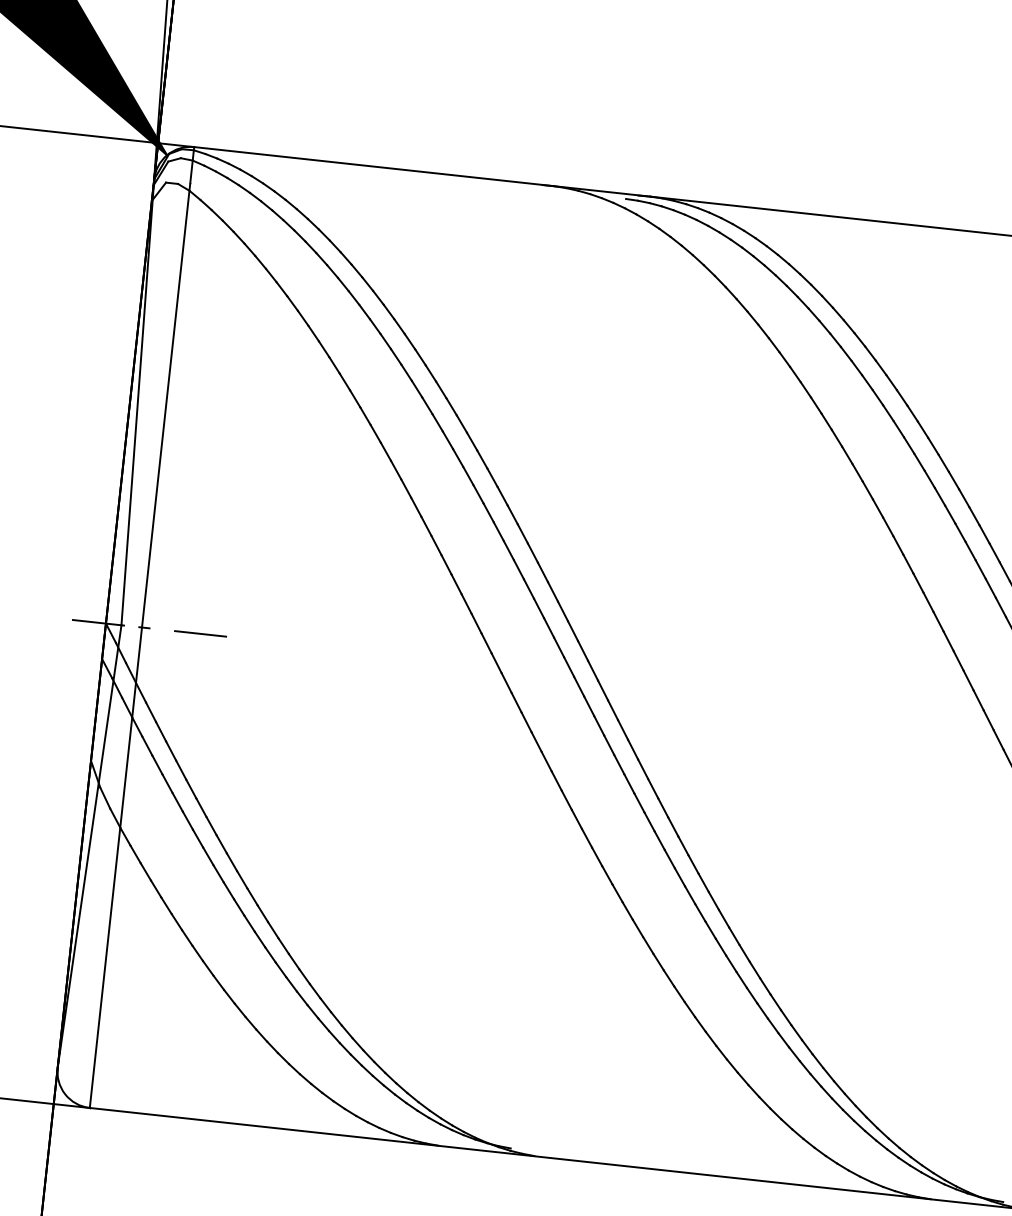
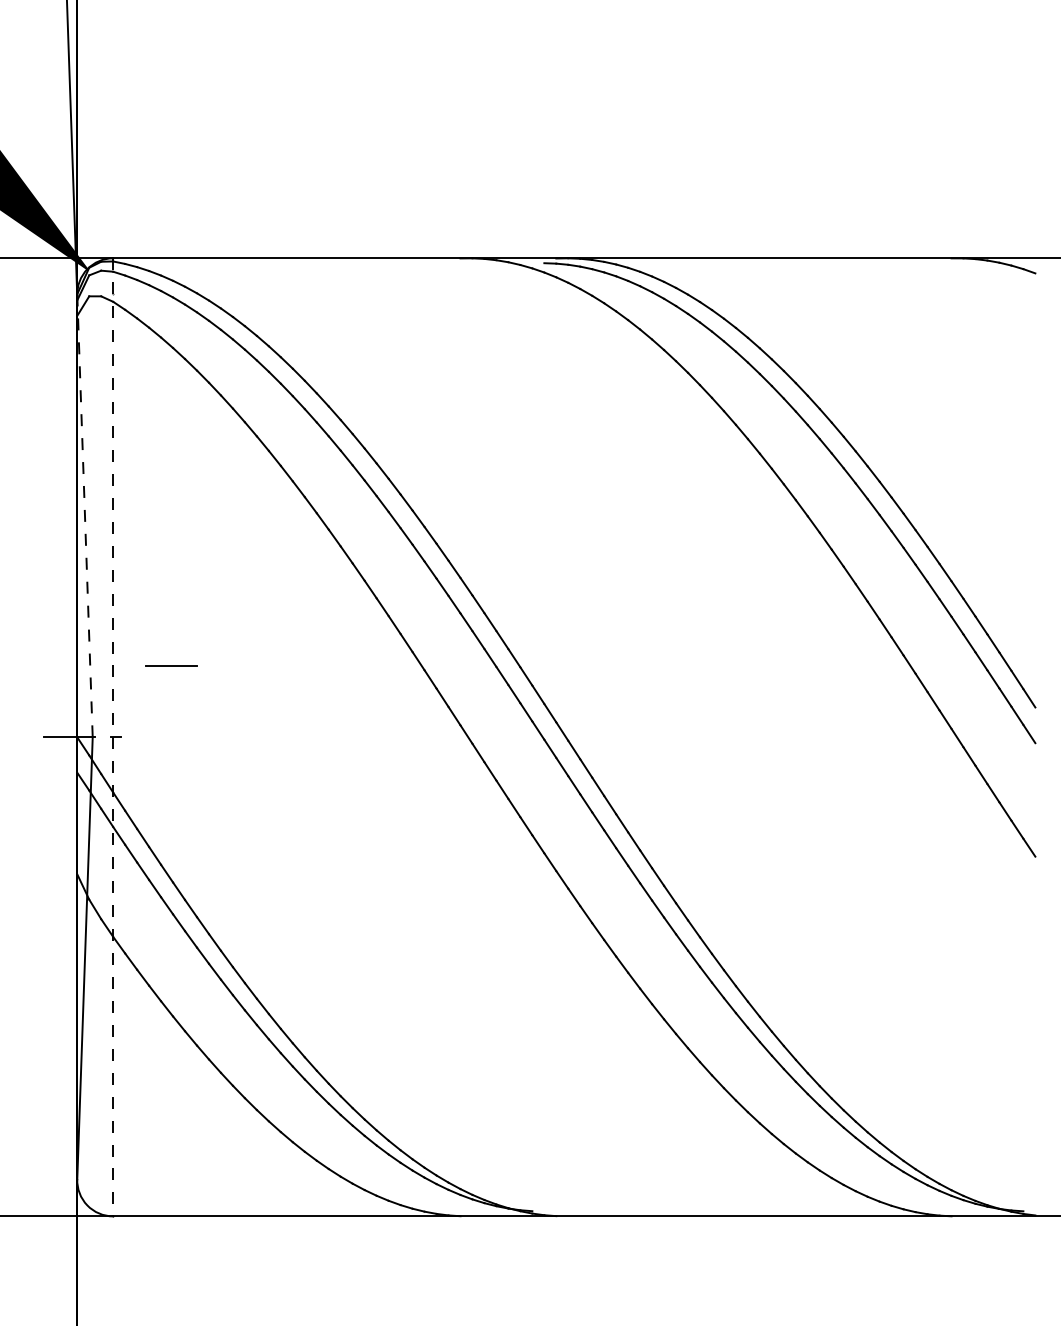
line: (137, 401) -> (84, 515), solid -> dashed
line: (142, 627) -> (113, 737), solid -> dashed
line: (200, 633) -> (171, 665), moved

